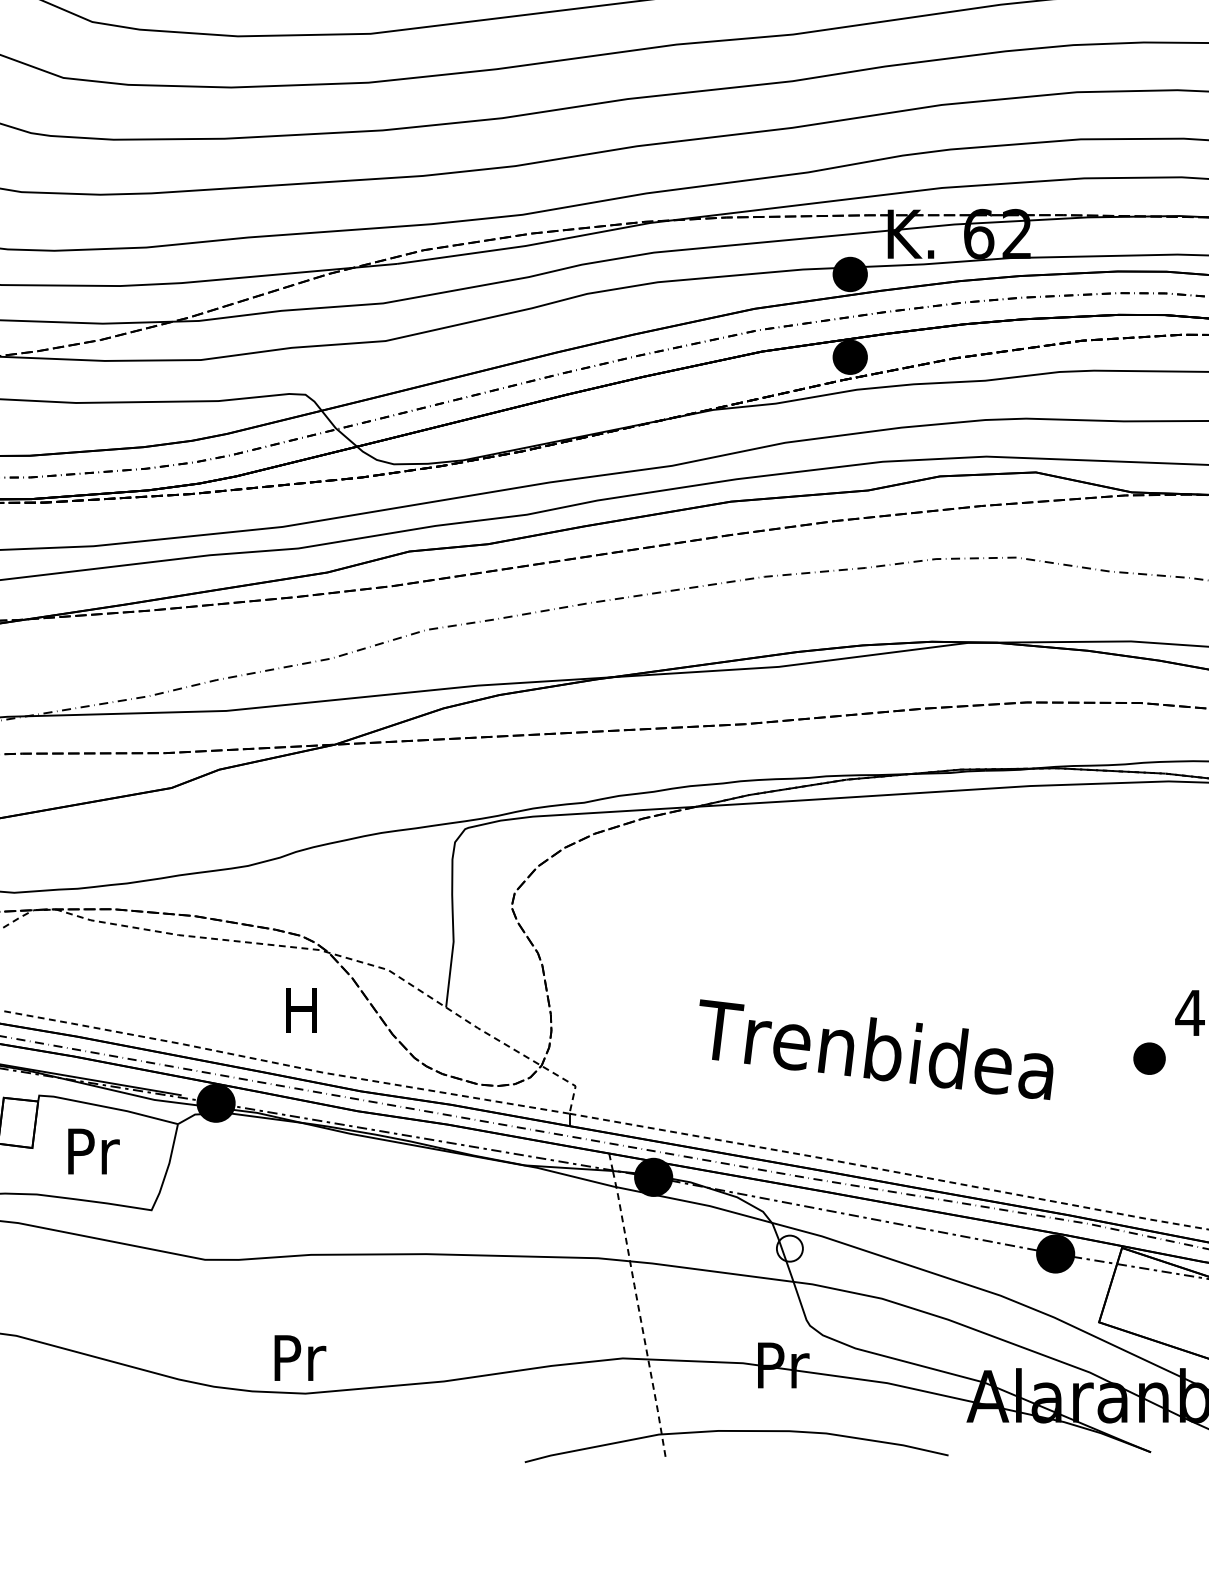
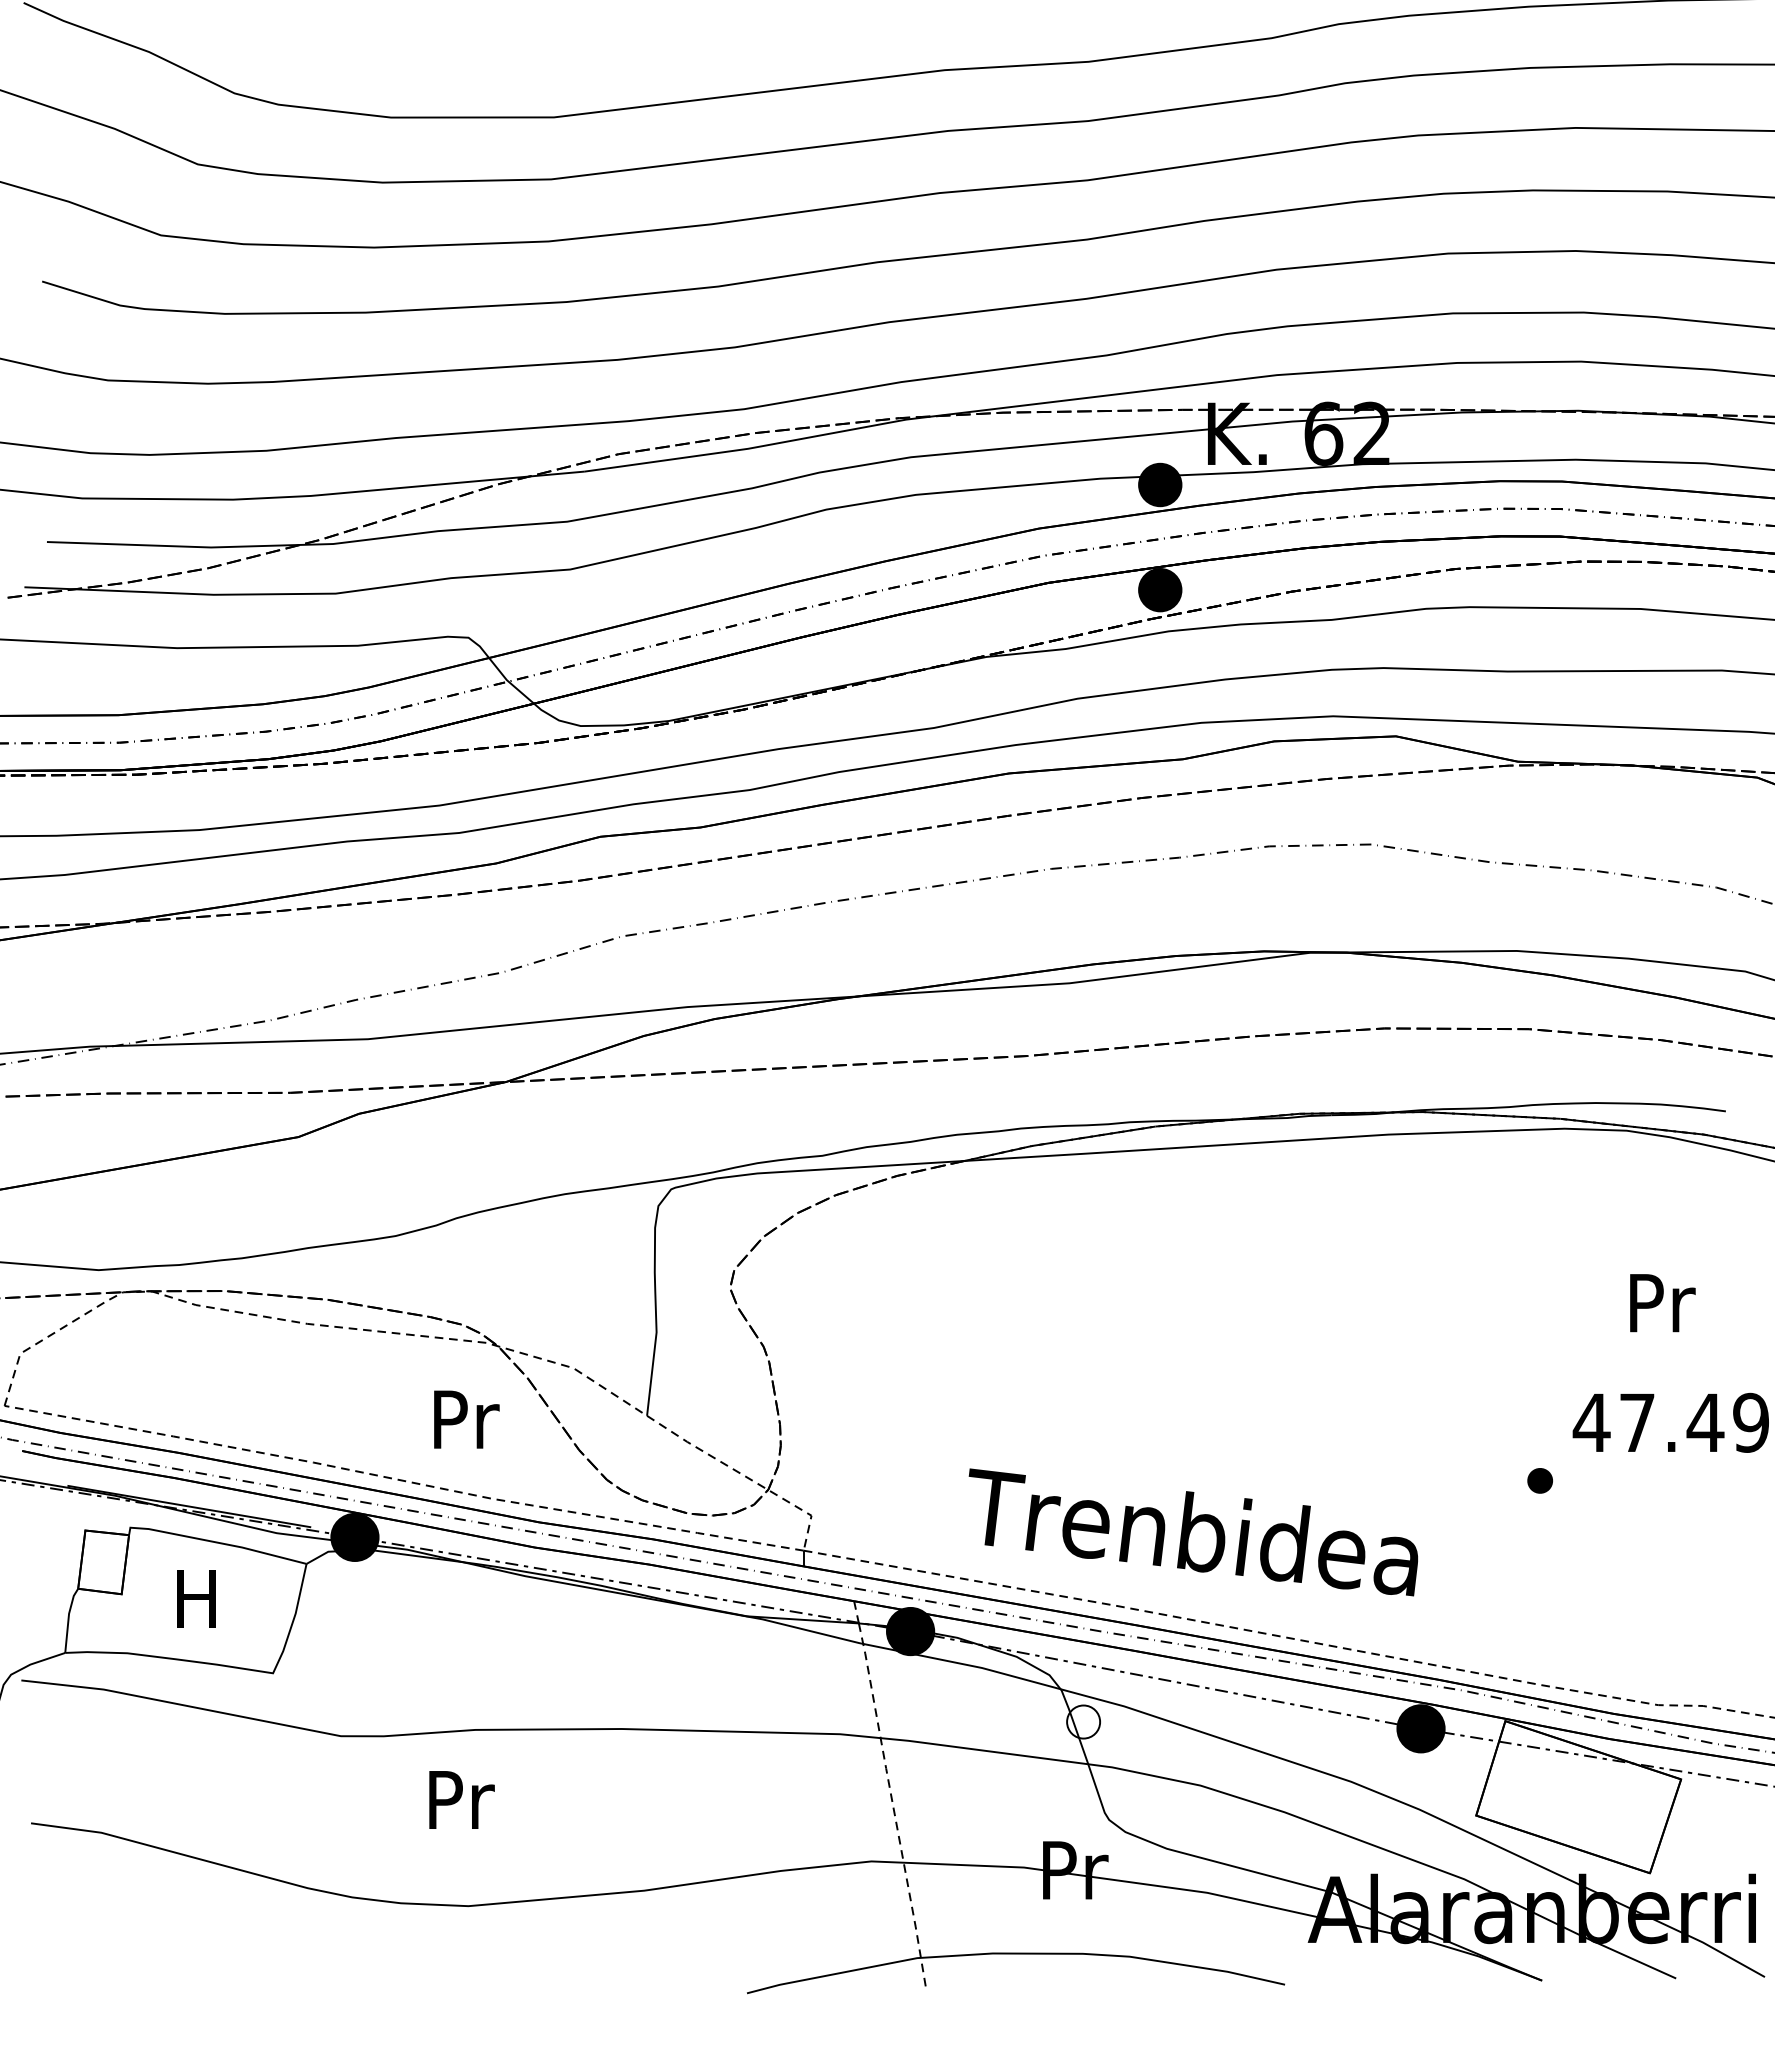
text: (303, 1010) -> (466, 1419), H -> Pr
text: (875, 1049) -> (1192, 1532), moved
part: (1148, 1058) -> (1539, 1480), size x0.62
text: (93, 1151) -> (199, 1598), Pr -> H
text: (299, 1357) -> (461, 1799), moved

